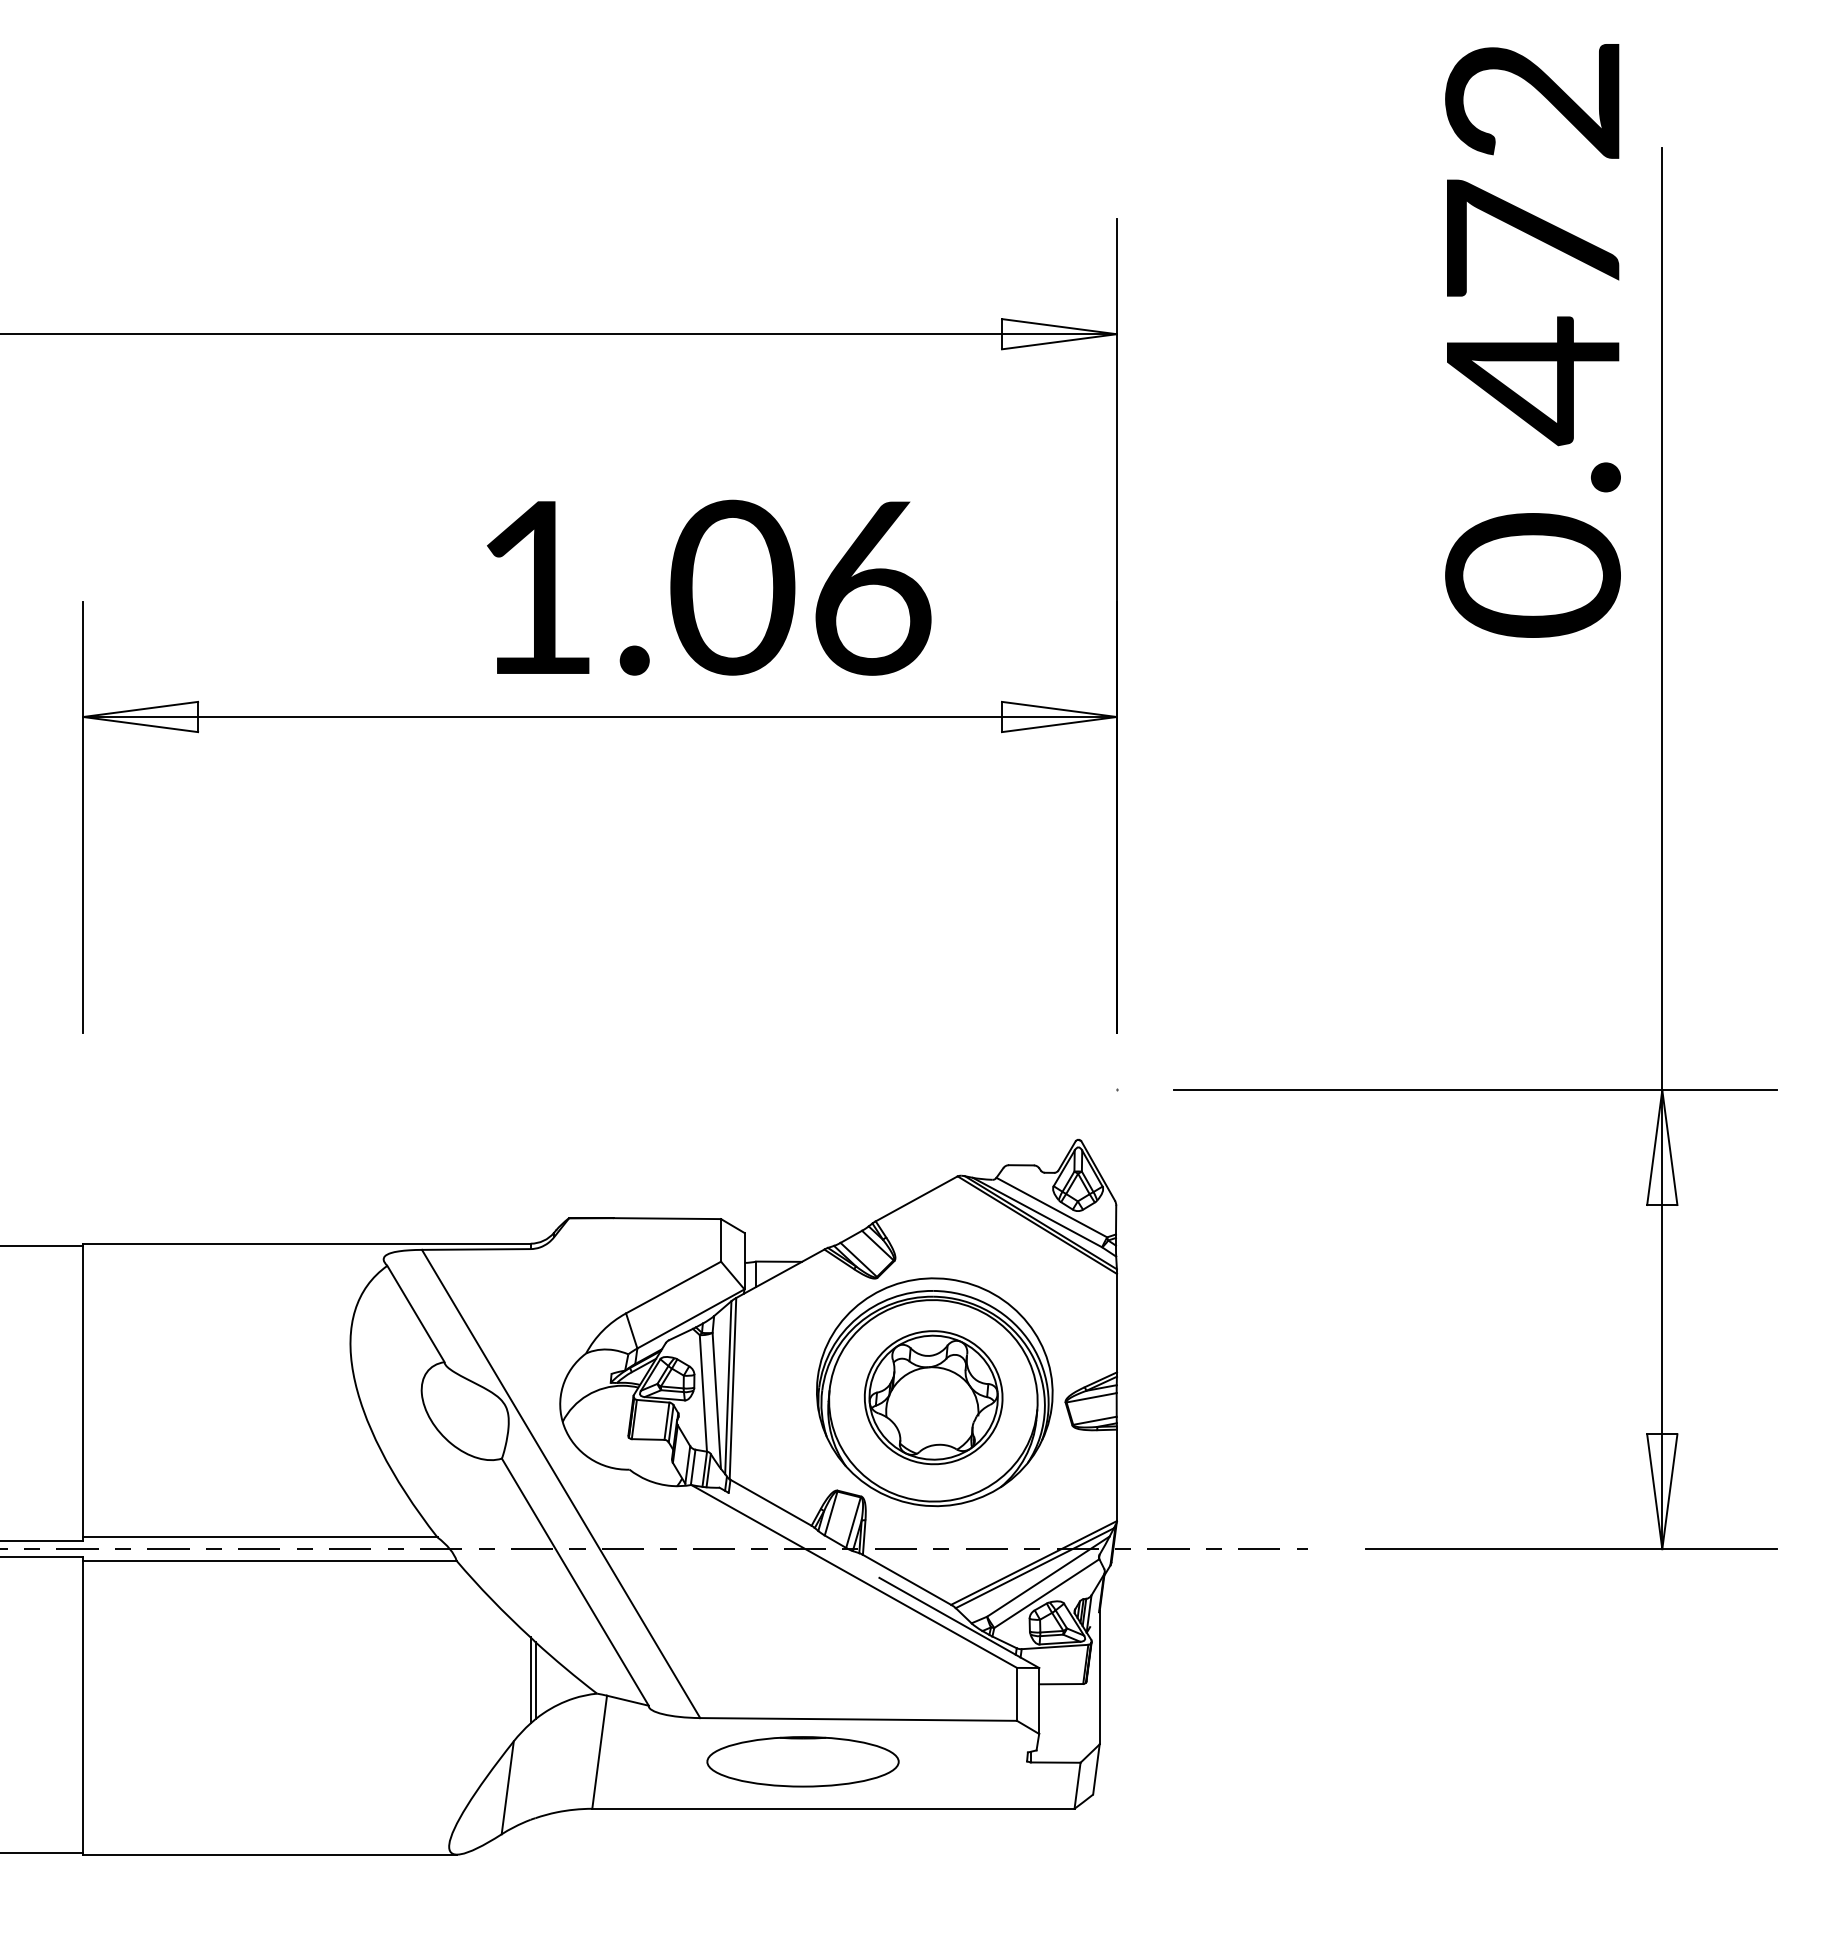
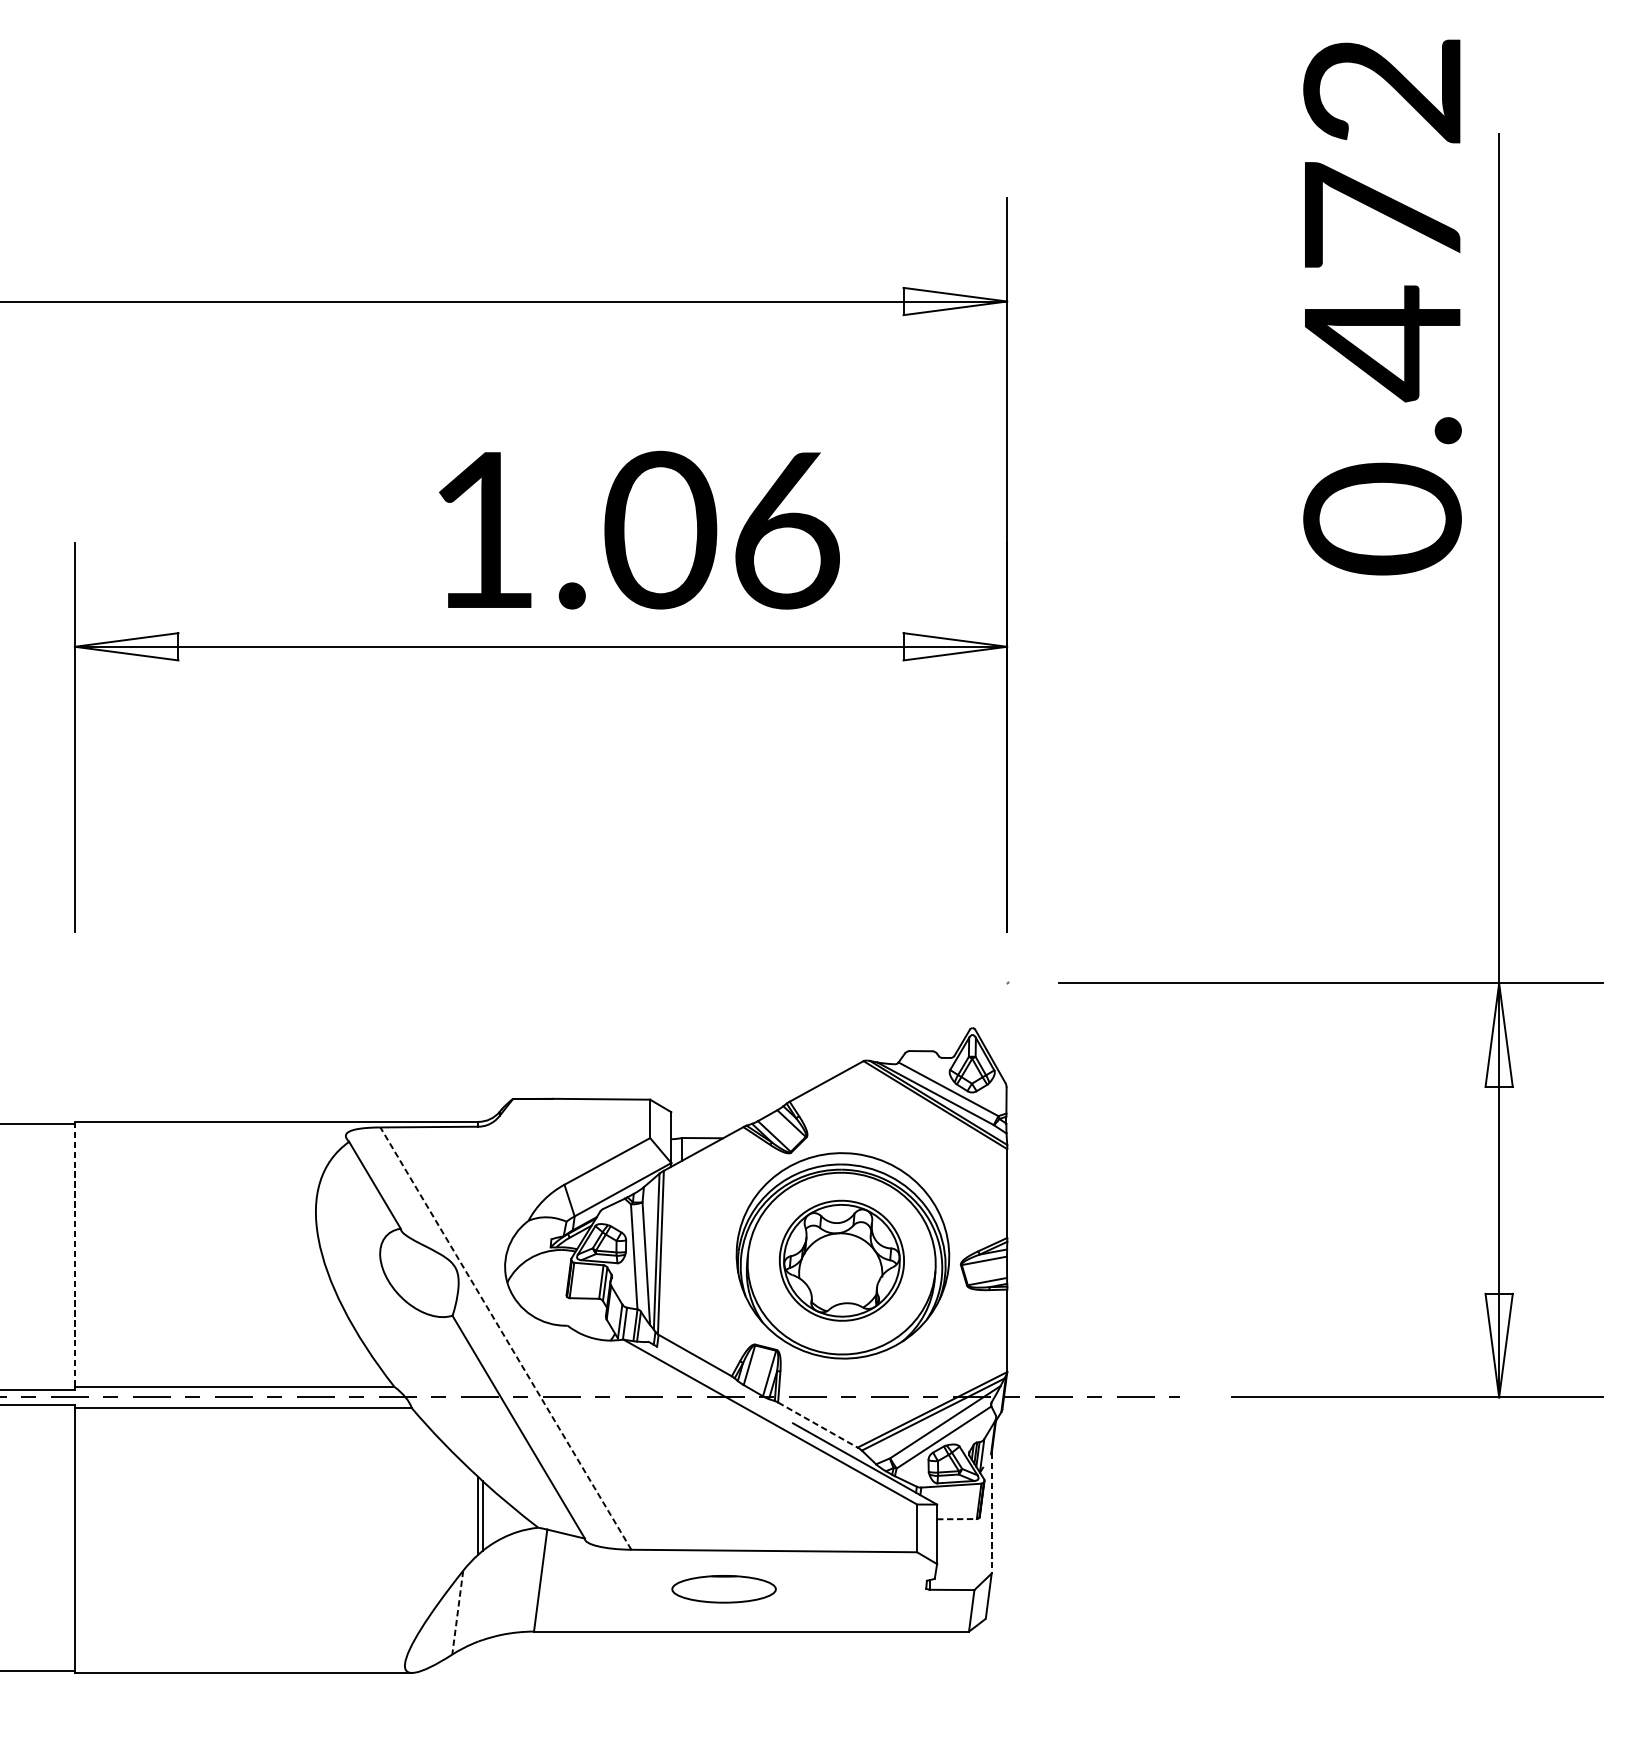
line: (83, 1390) -> (75, 1254), solid -> dashed
line: (560, 1483) -> (505, 1338), solid -> dashed
line: (907, 1579) -> (818, 1424), solid -> dashed
line: (1099, 1677) -> (991, 1513), solid -> dashed
line: (1061, 1684) -> (957, 1519), solid -> dashed
part: (802, 1761) -> (723, 1588), size x0.6
line: (507, 1787) -> (457, 1612), solid -> dashed

